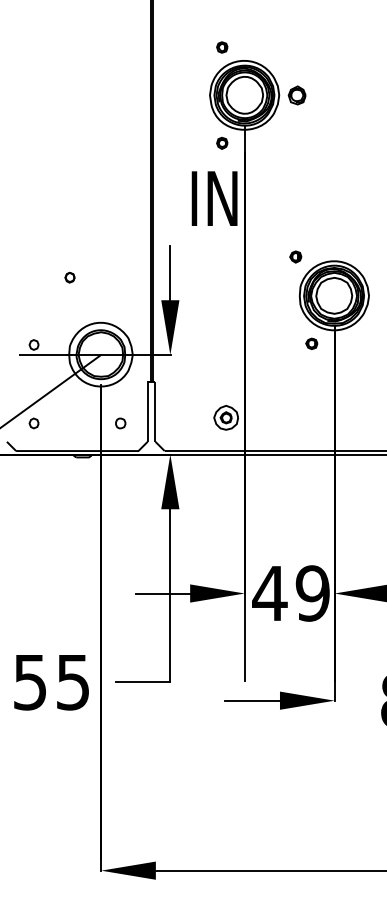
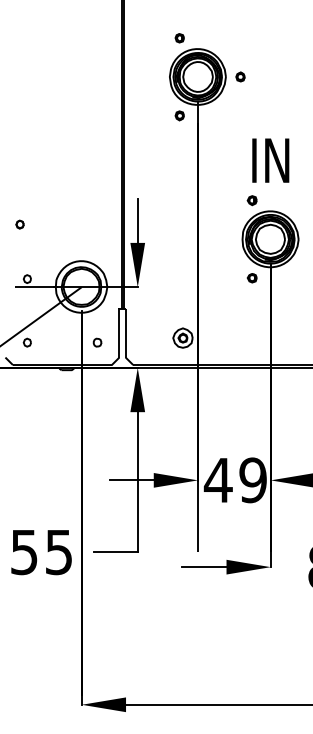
part: (297, 94) -> (240, 76), size x0.62
text: (214, 198) -> (270, 160), moved
part: (295, 256) -> (252, 200), moved
part: (69, 277) -> (19, 224), moved

